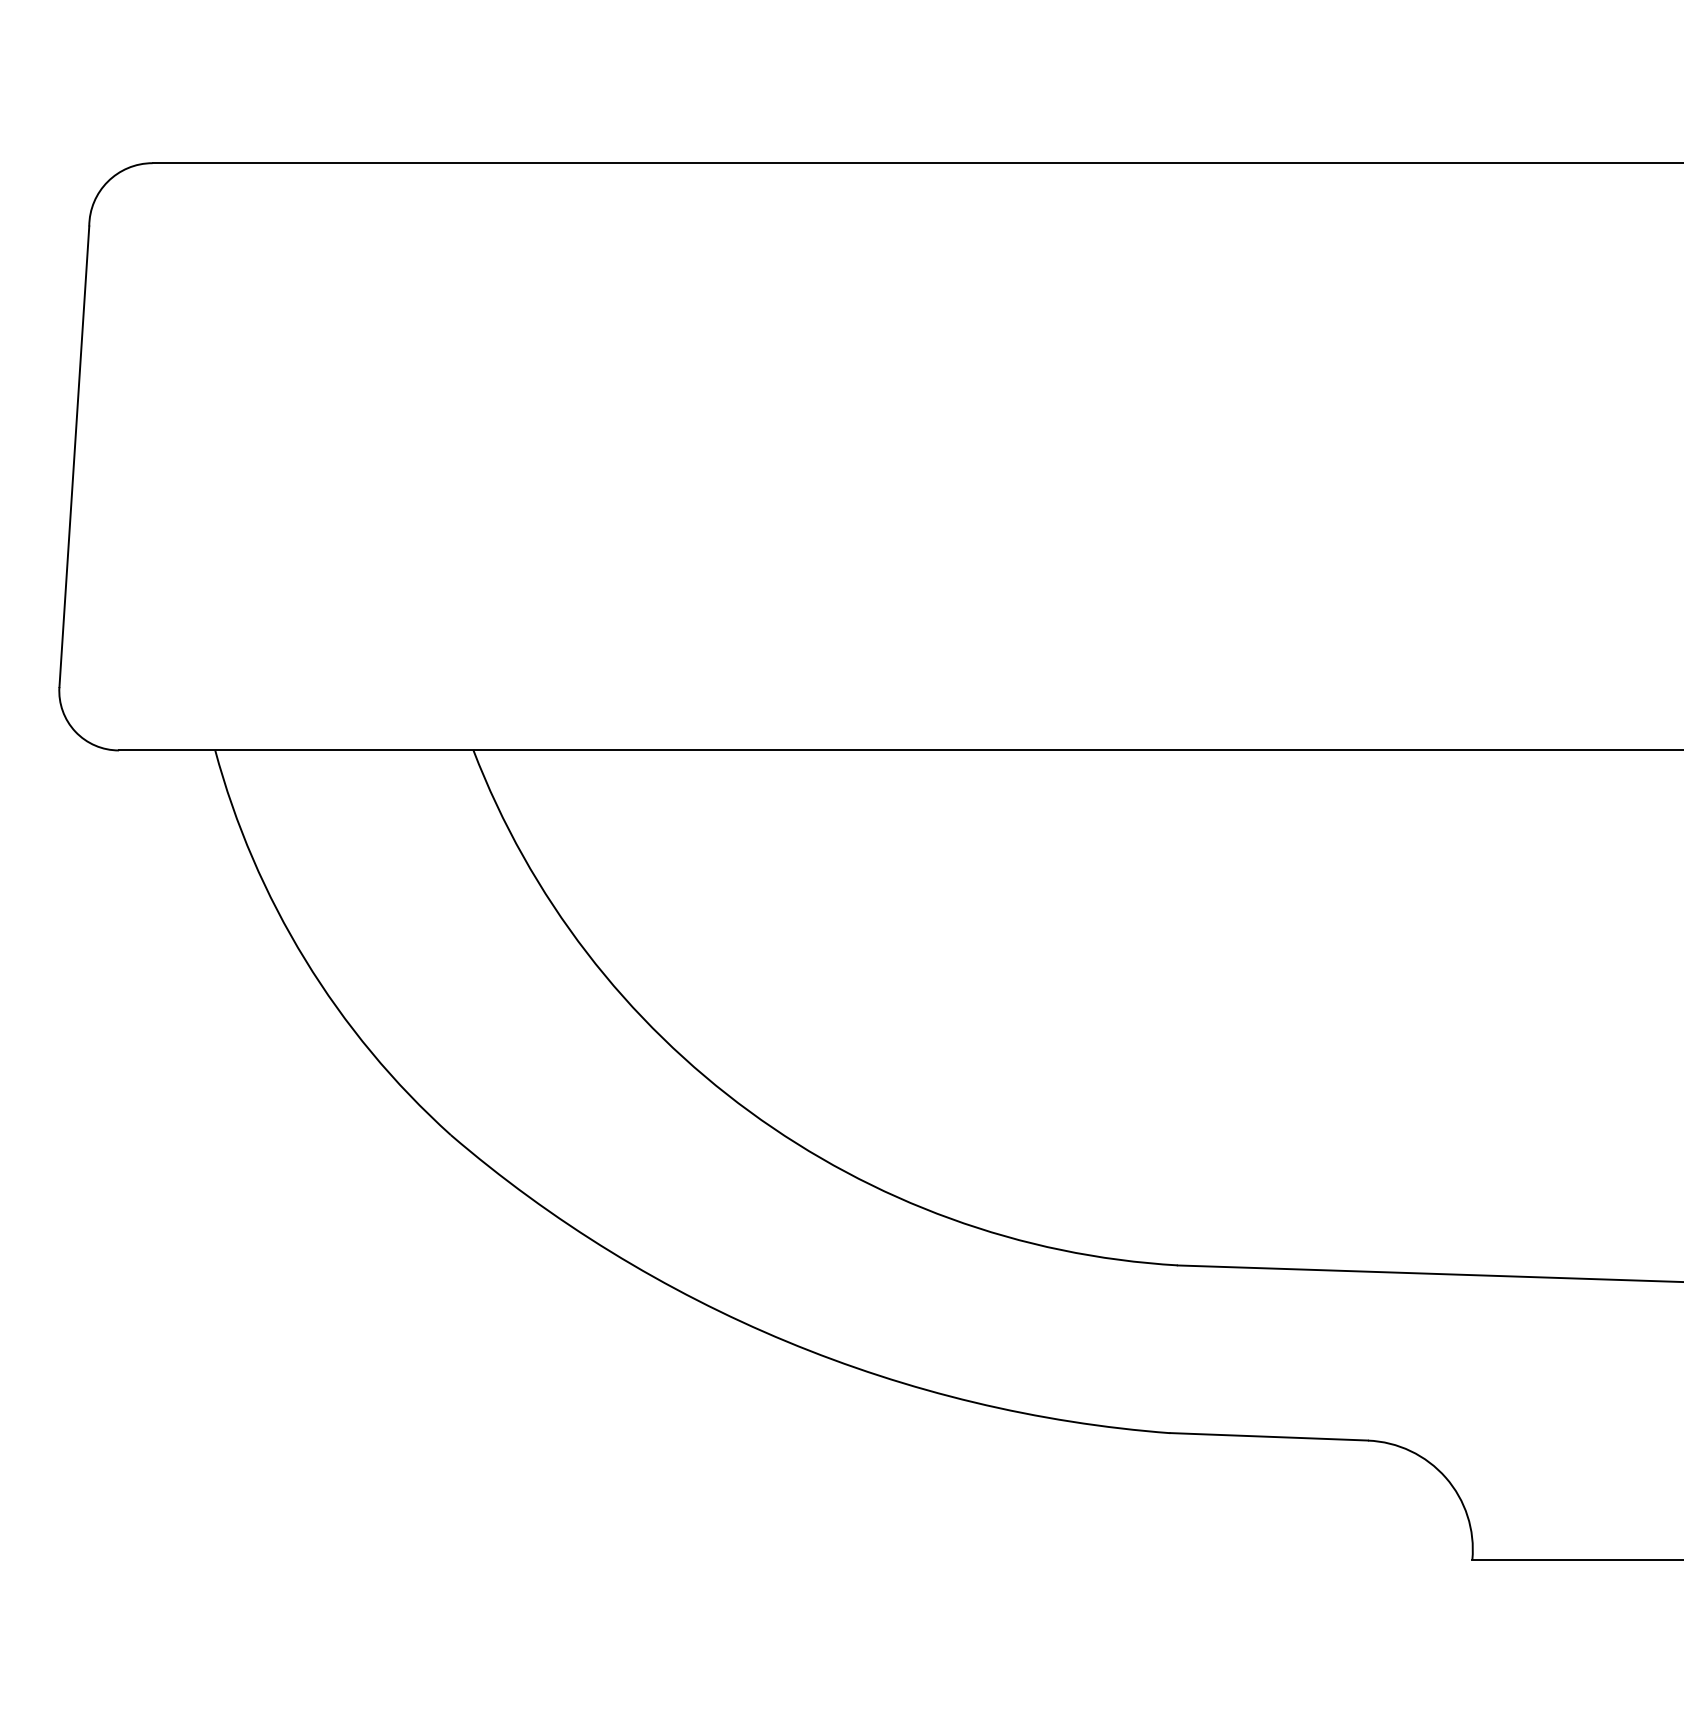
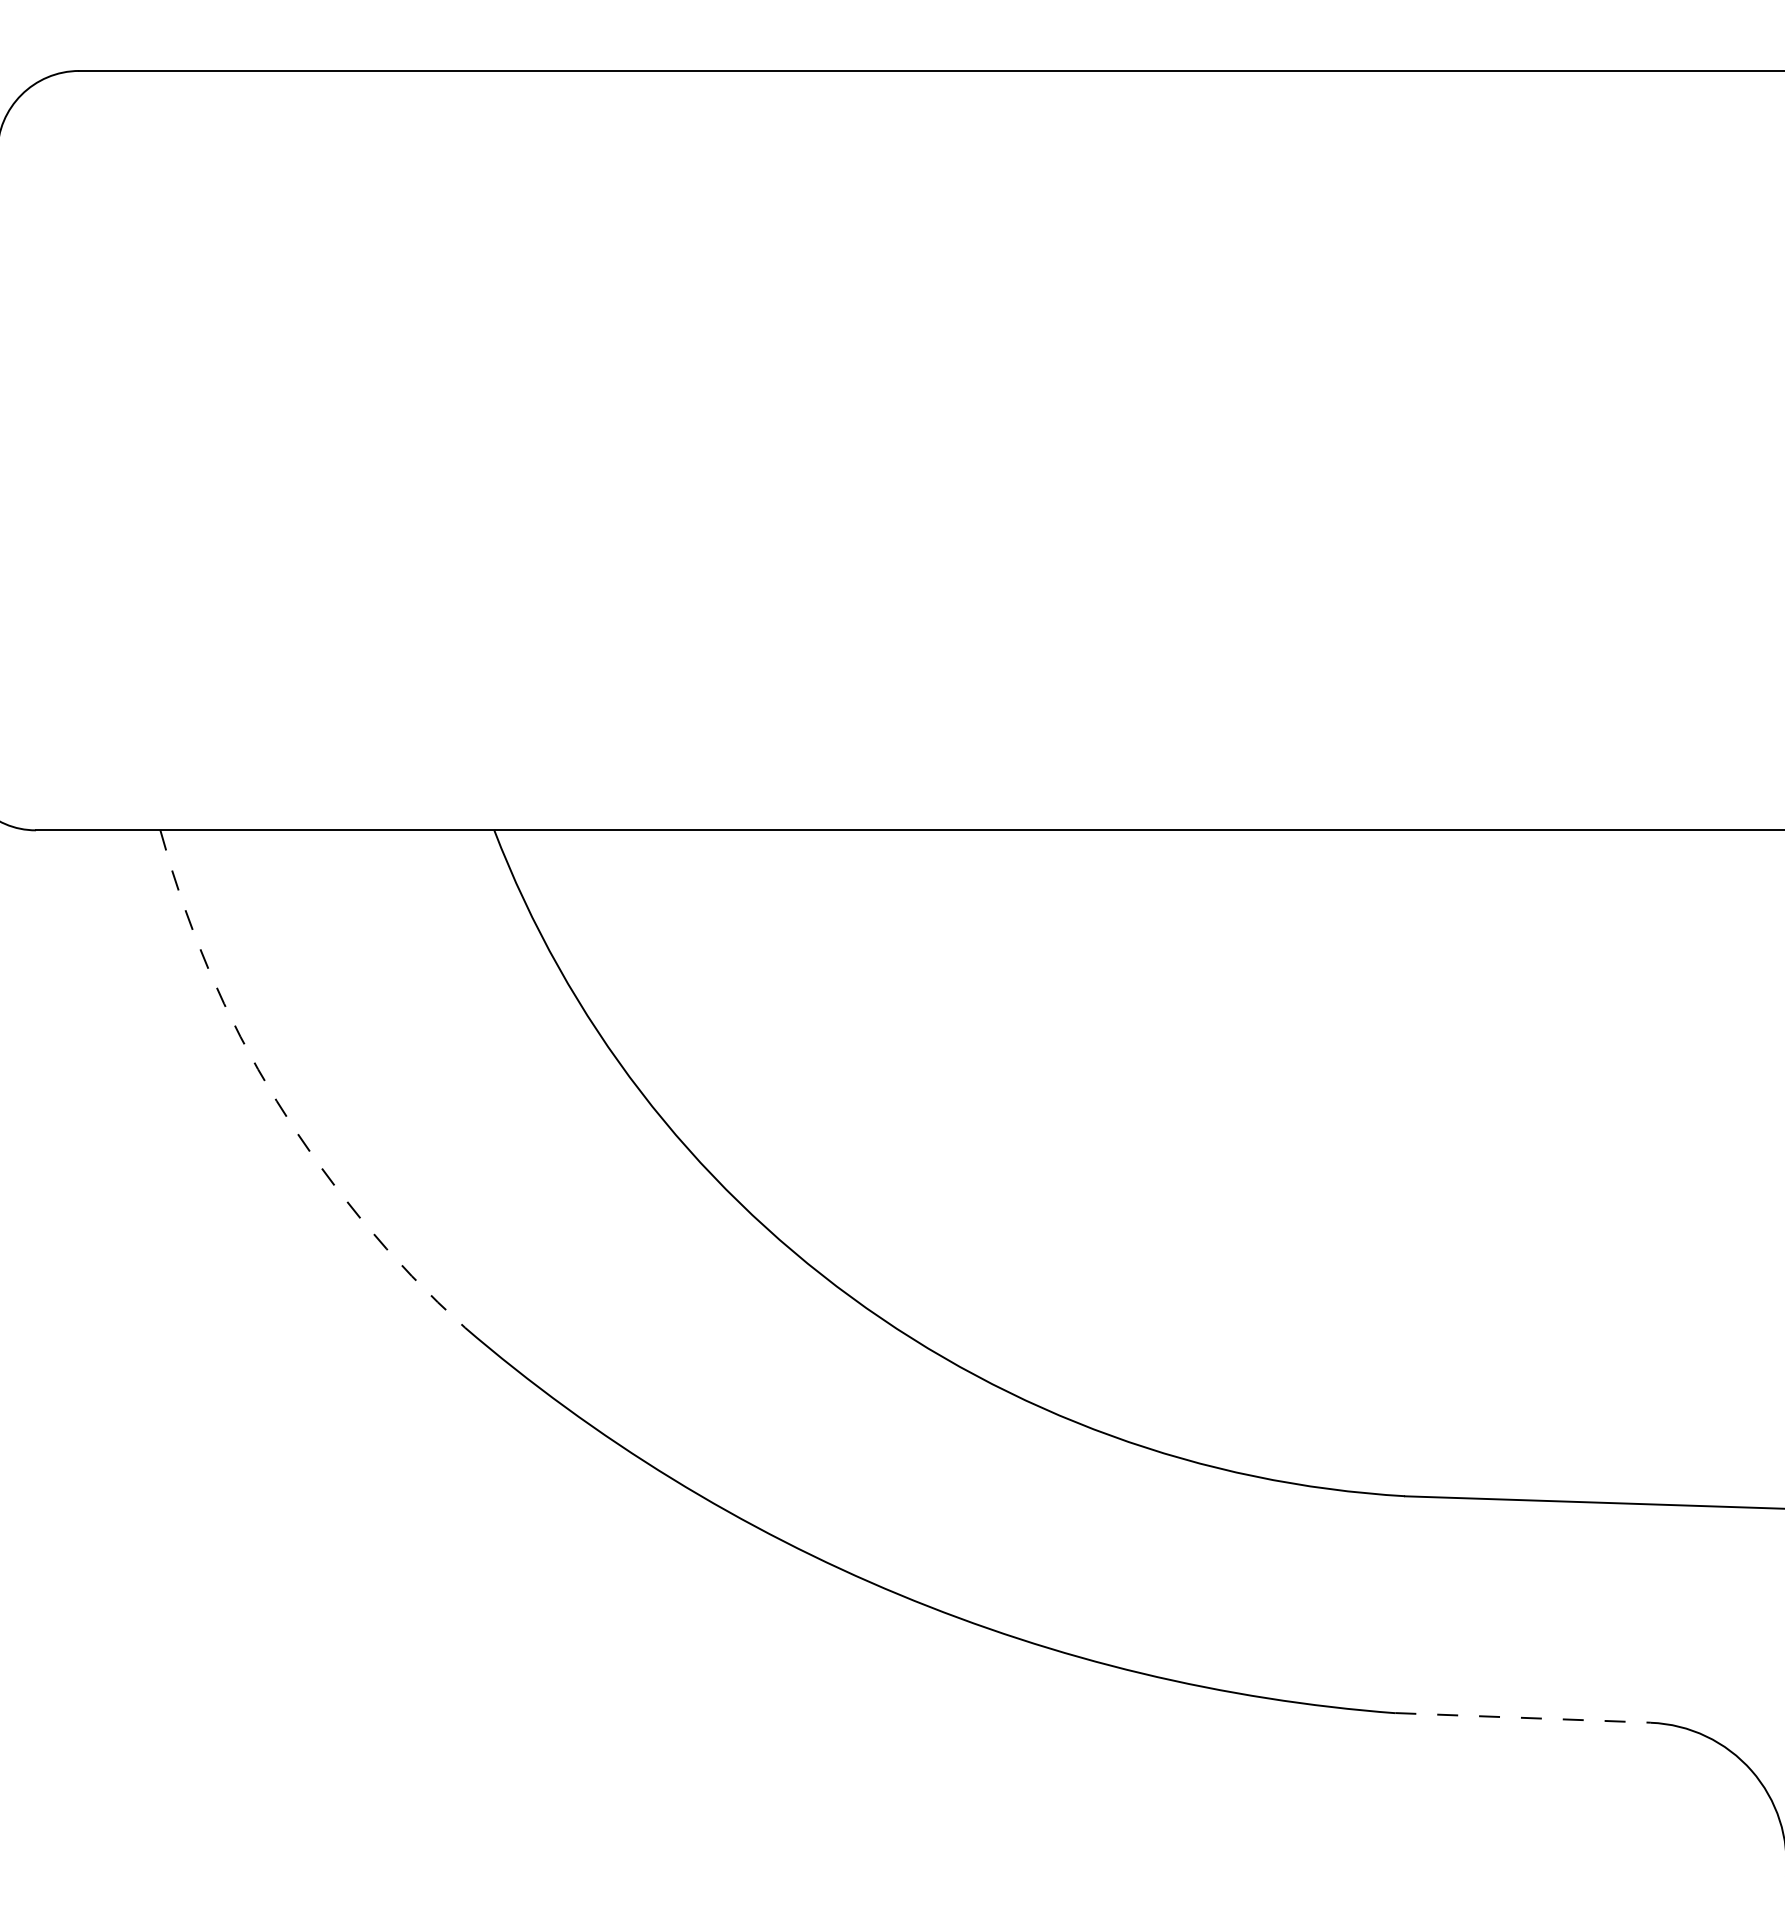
arc: (305, 959) -> (277, 1100), solid -> dashed
line: (1269, 1436) -> (1523, 1717), solid -> dashed

